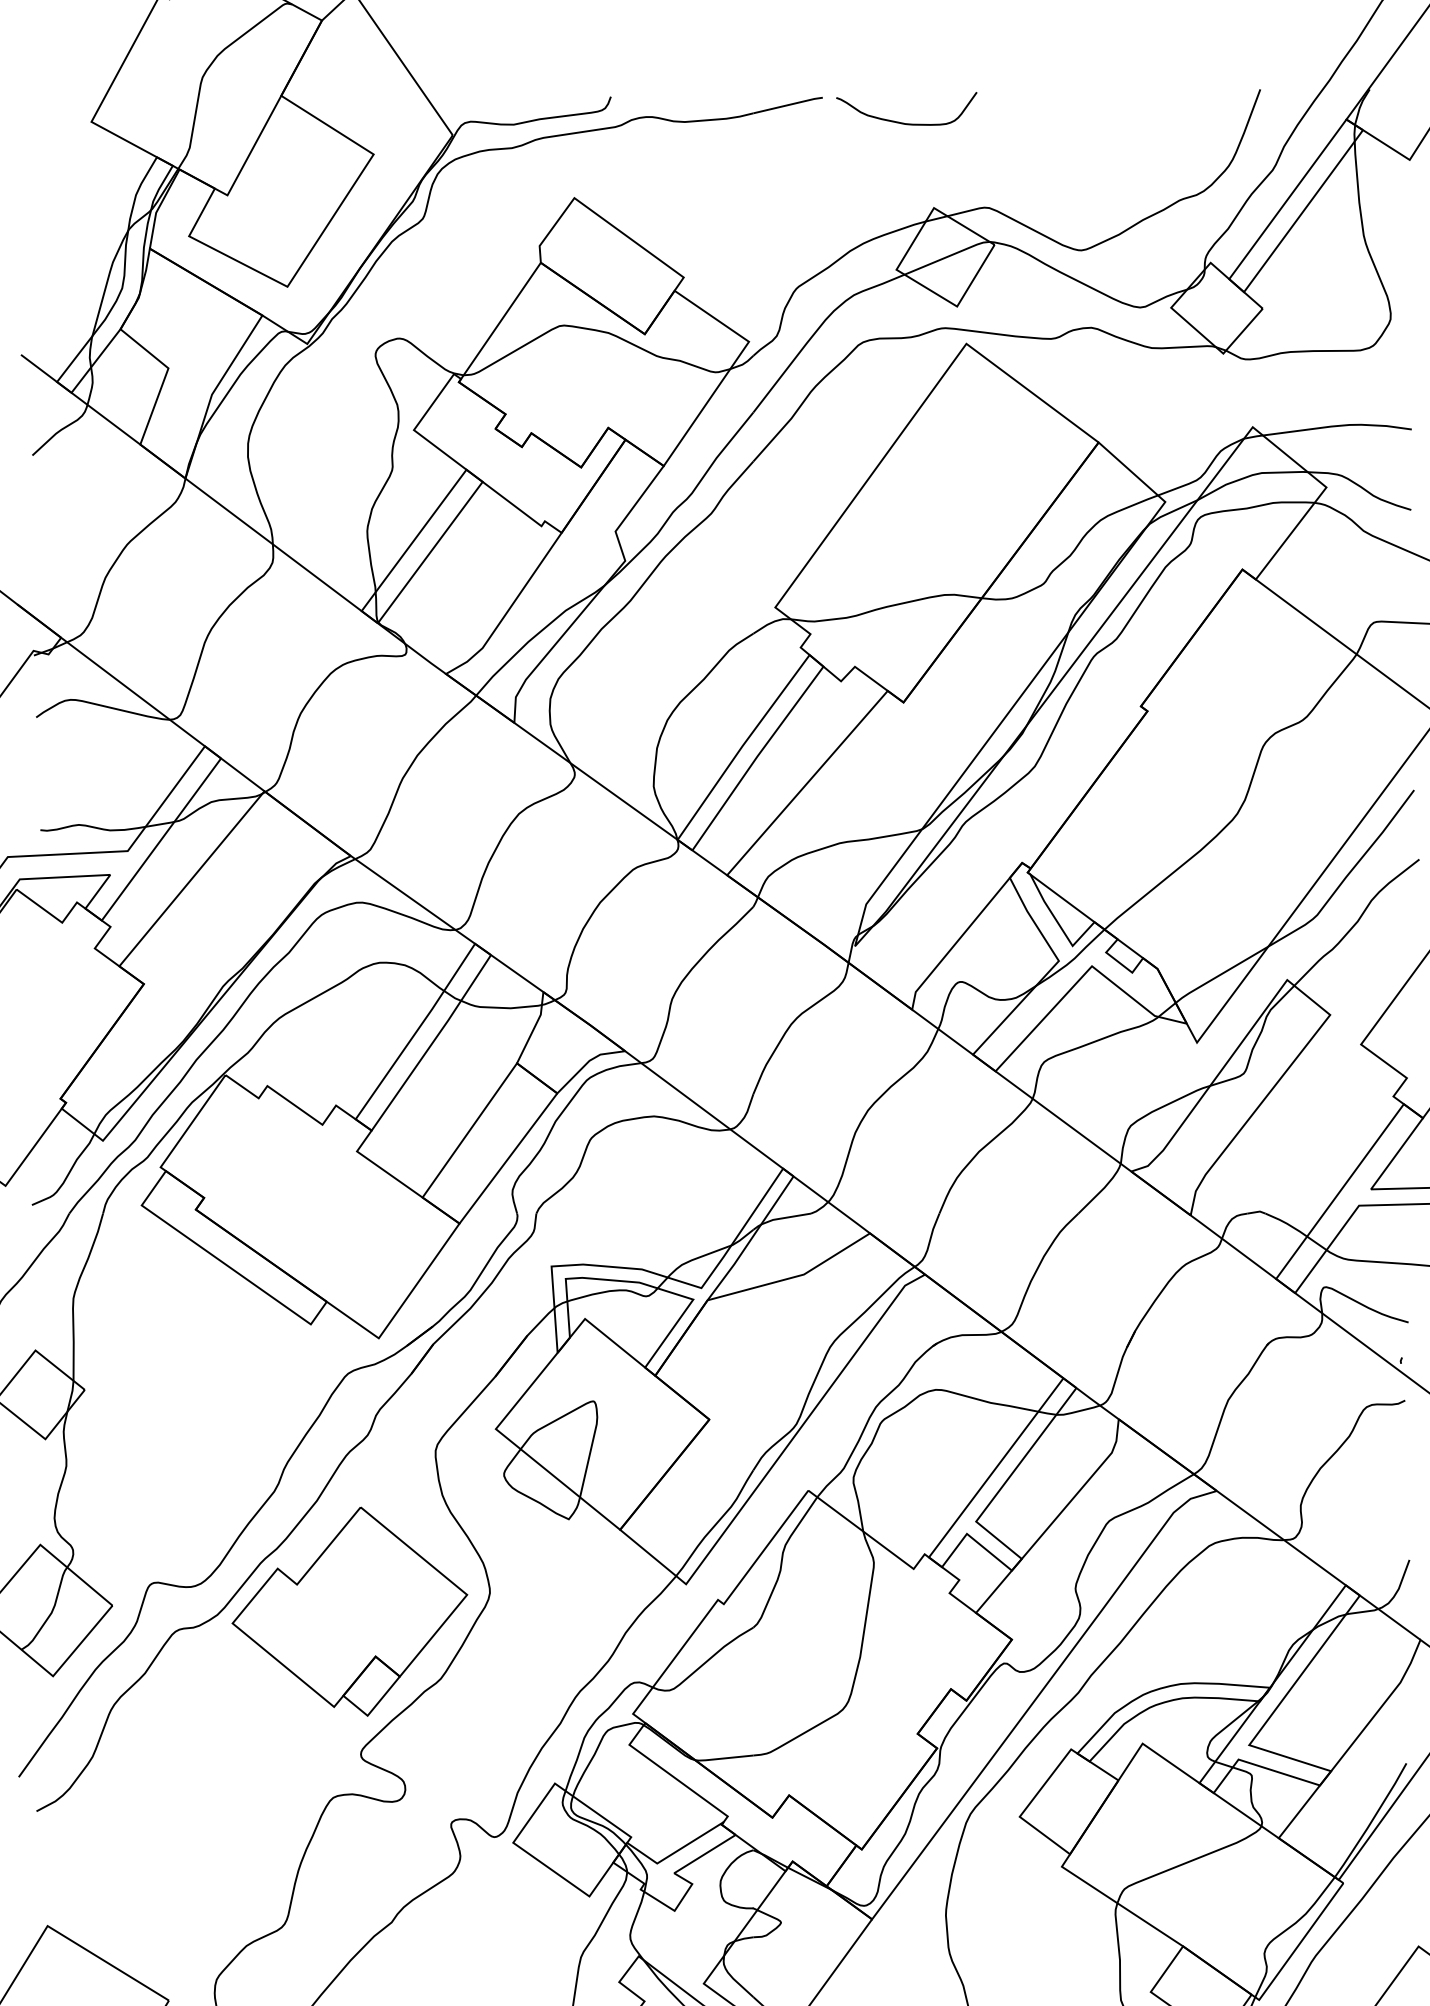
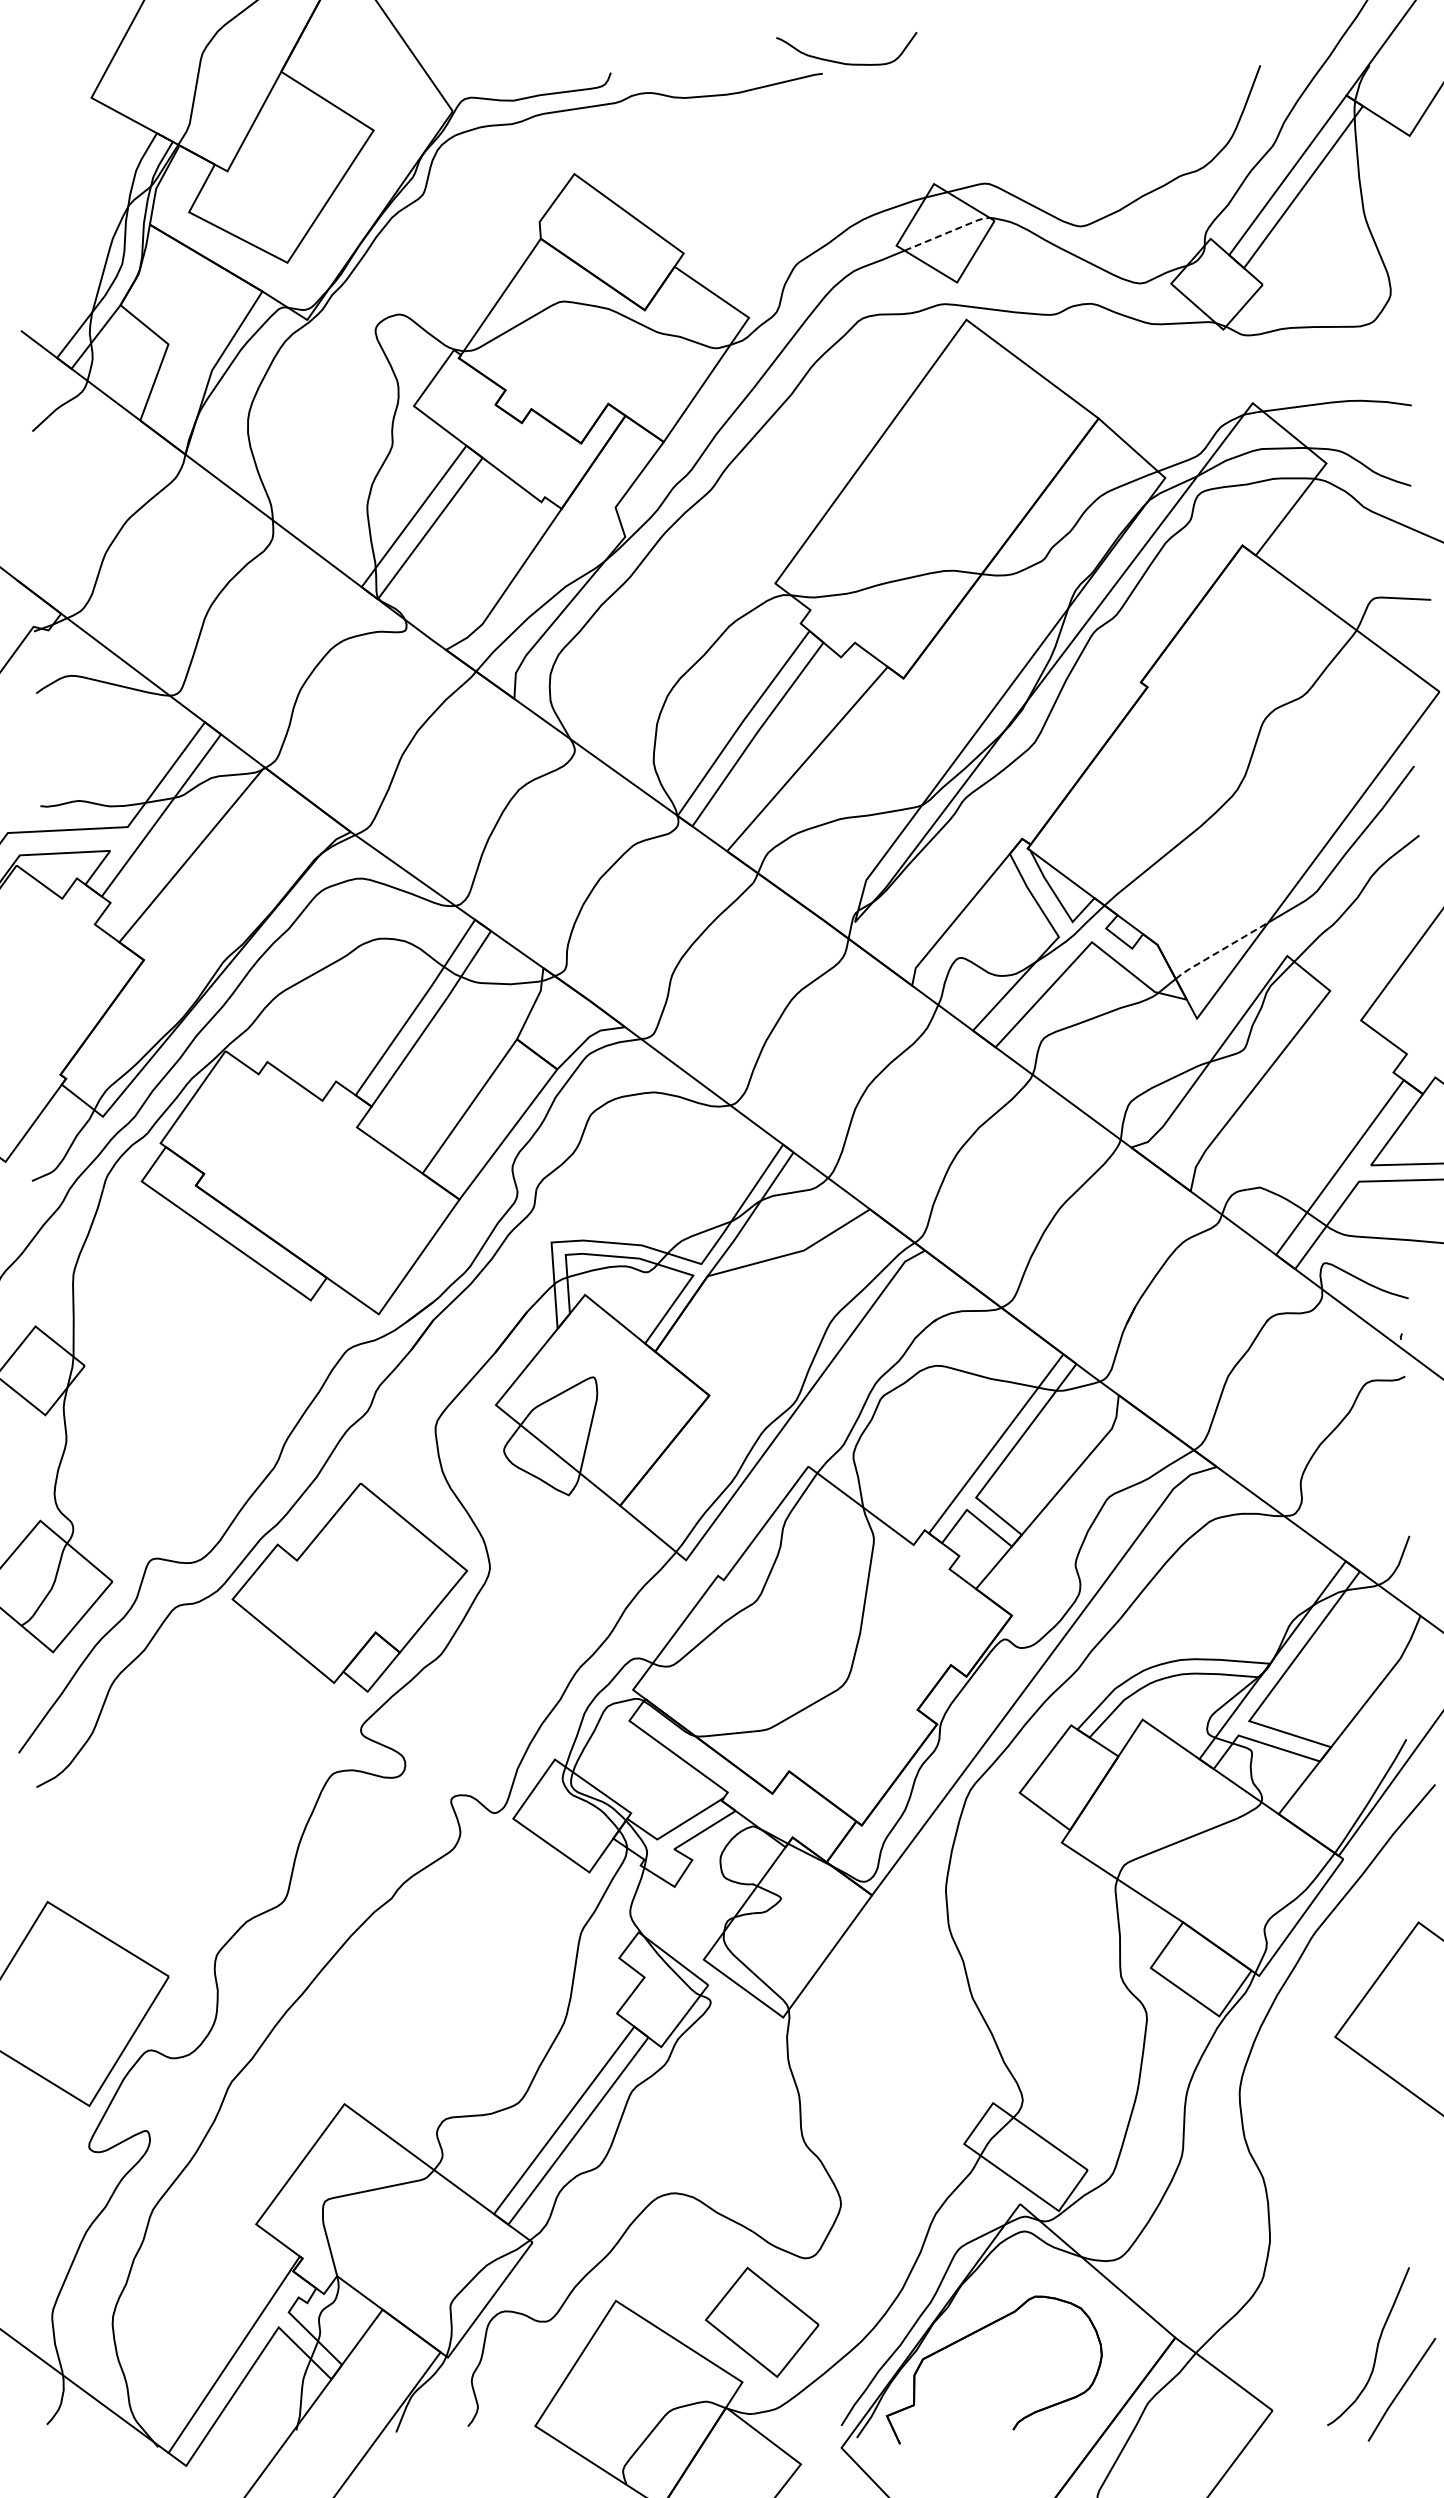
curve: (903, 122) -> (843, 62), moved
line: (948, 256) -> (948, 232), solid -> dashed
line: (1220, 974) -> (1220, 950), solid -> dashed

